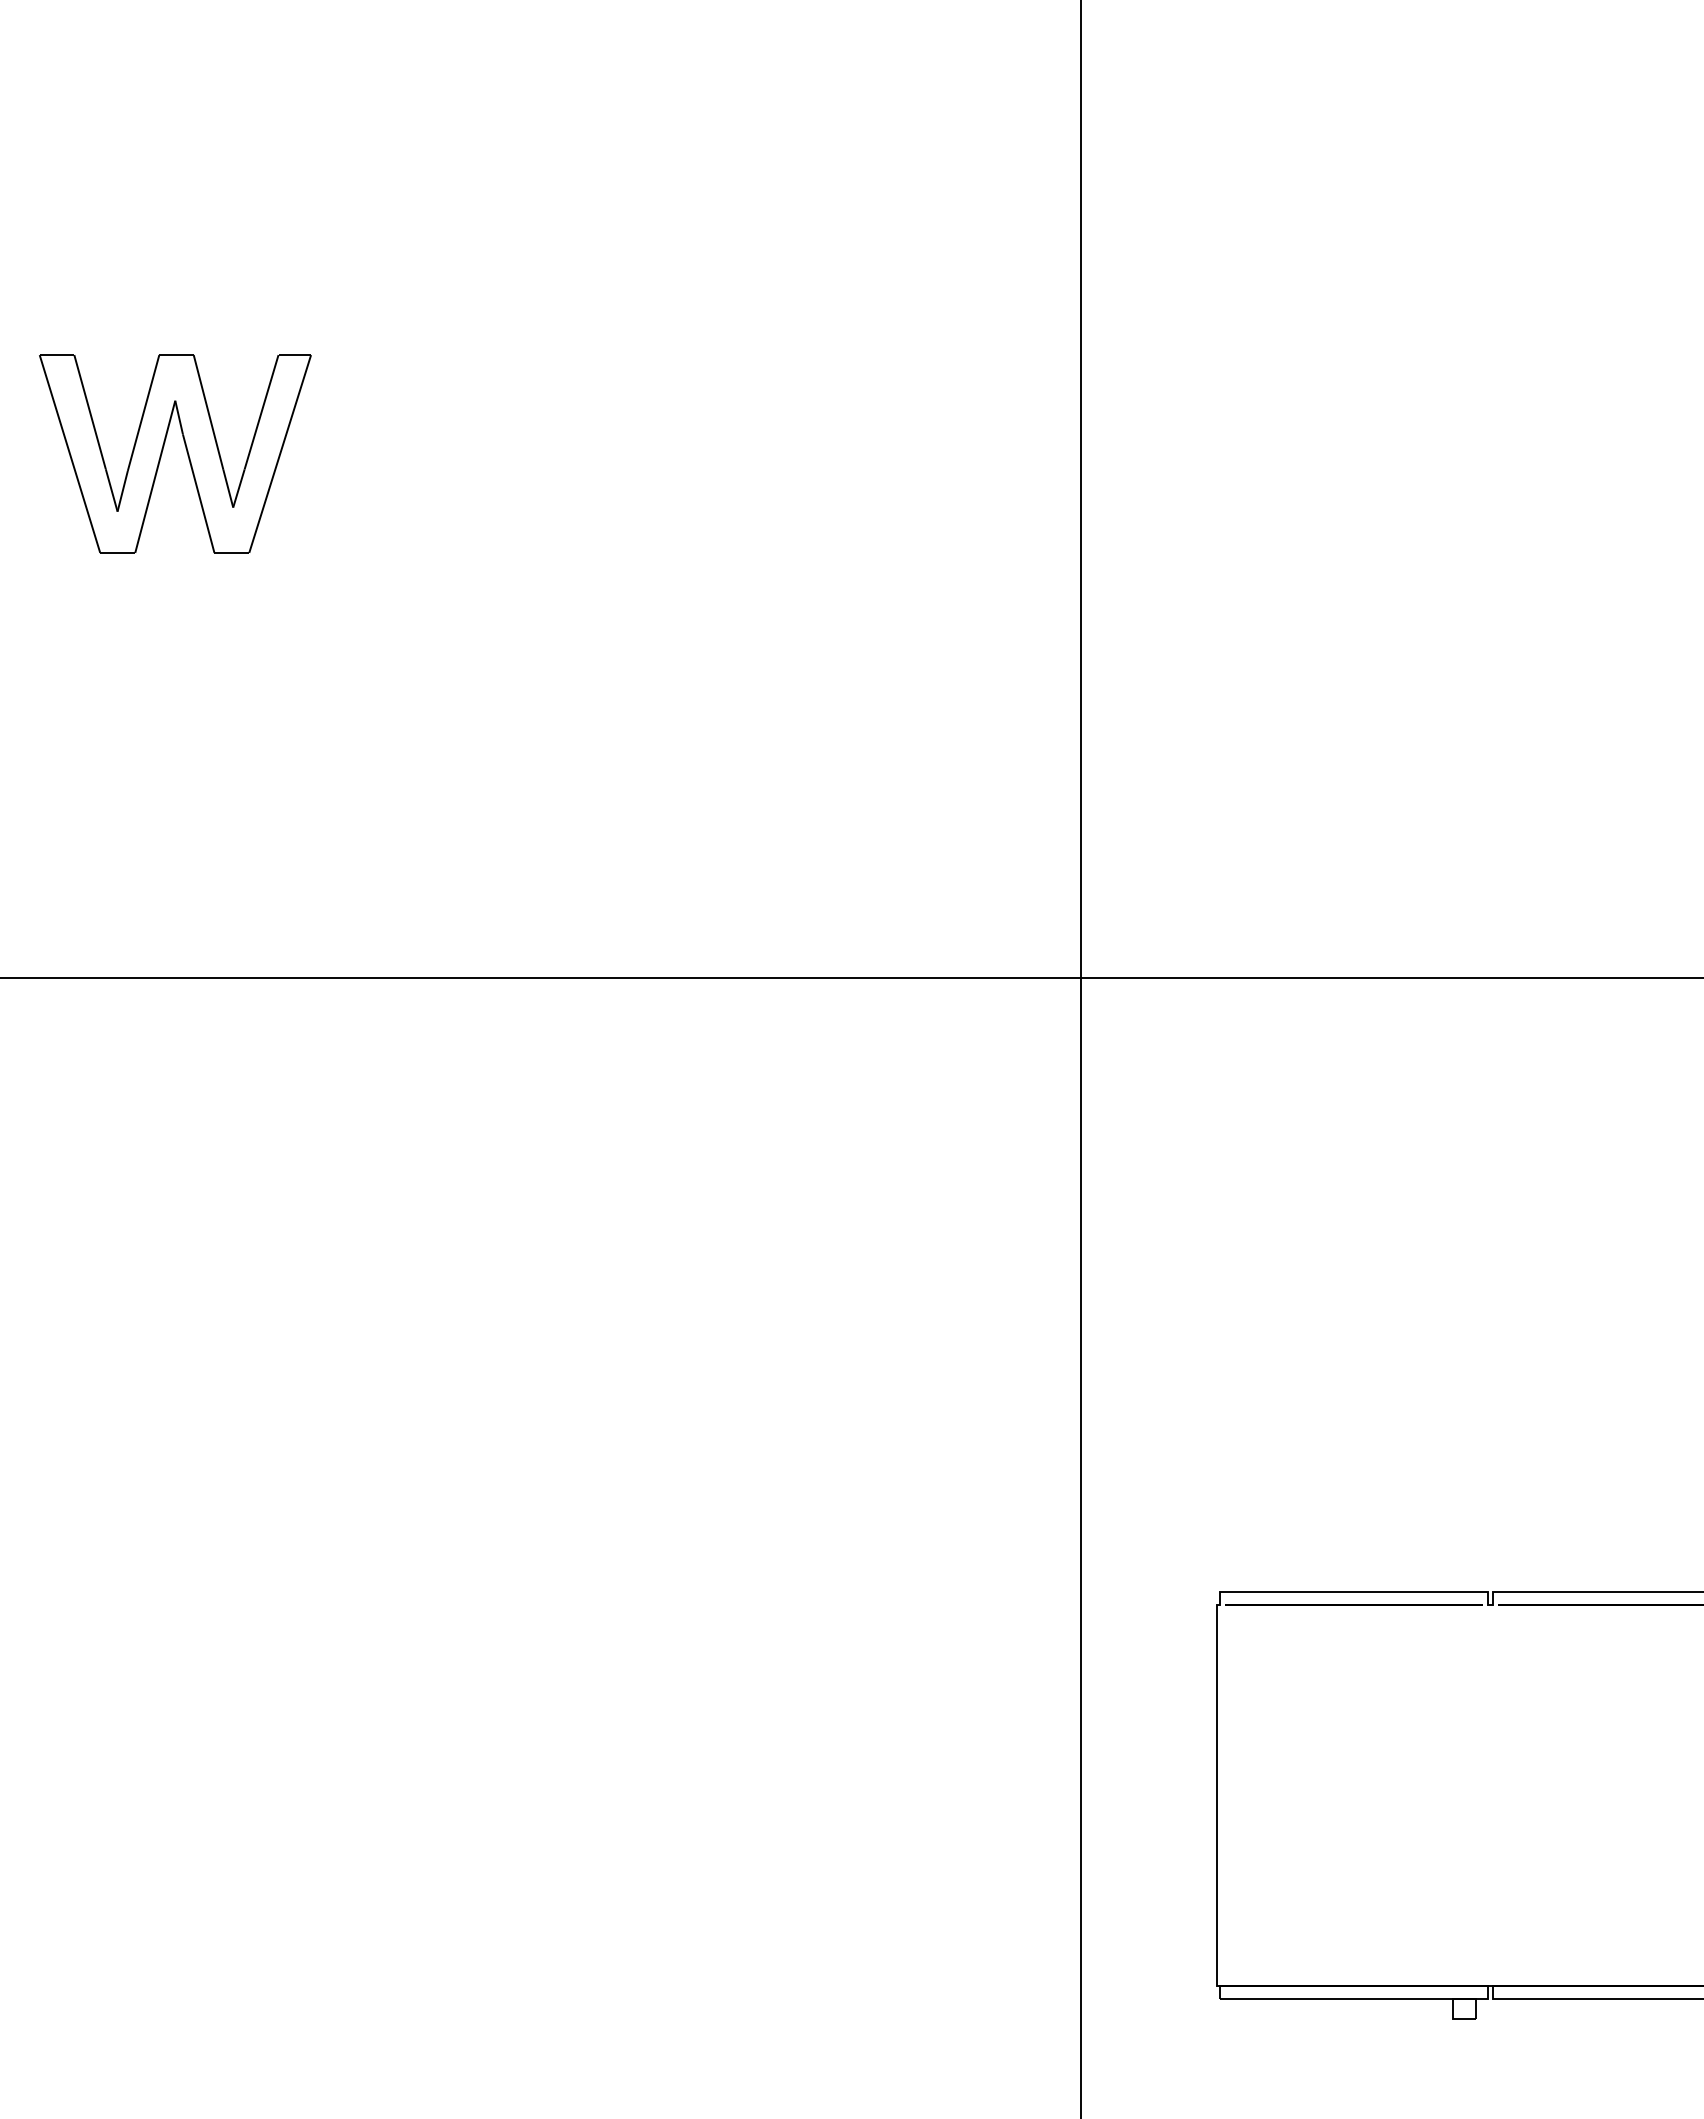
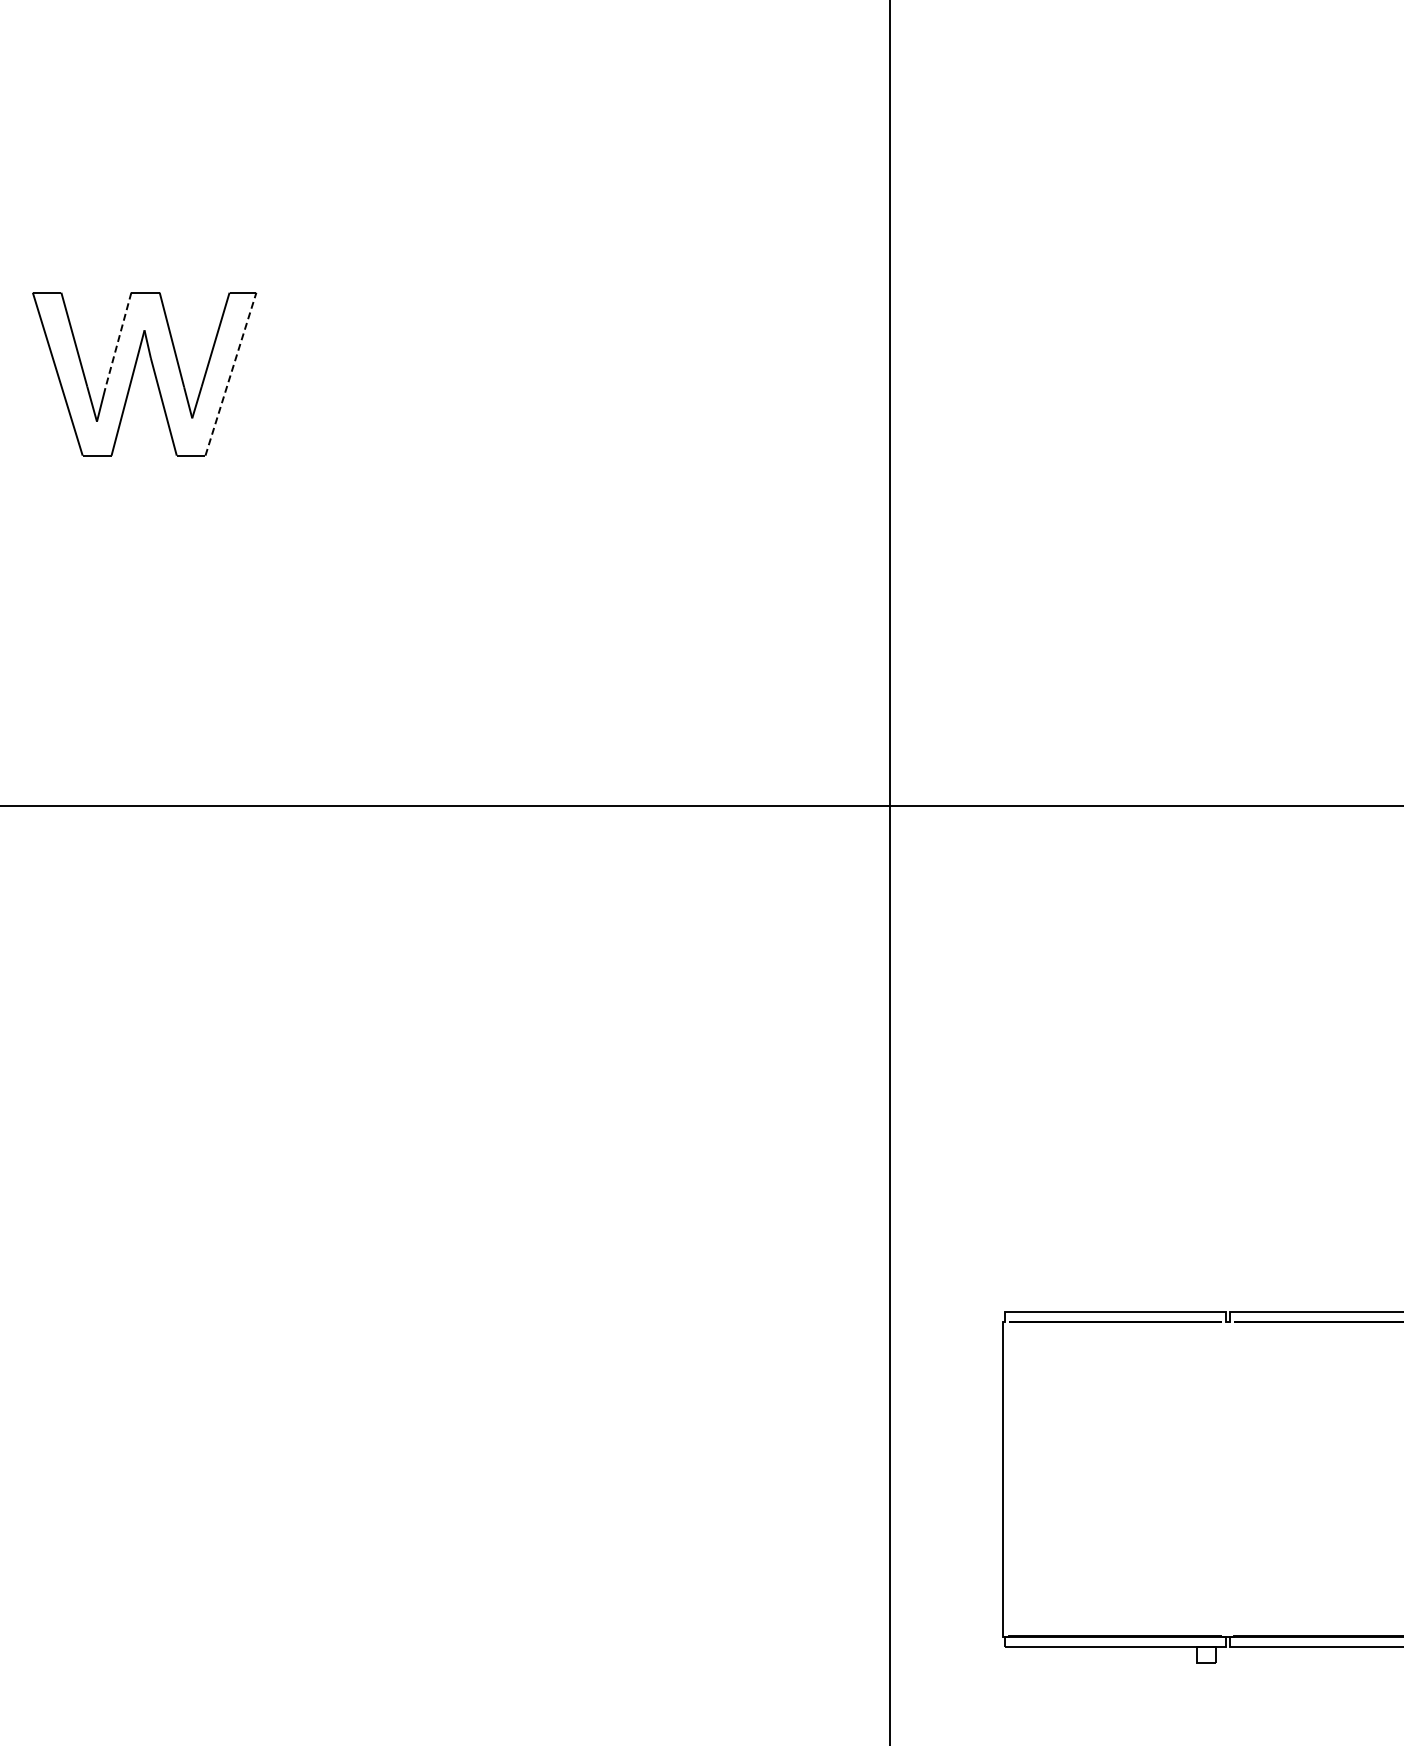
line: (143, 413) -> (118, 340), solid -> dashed
line: (280, 453) -> (231, 373), solid -> dashed

